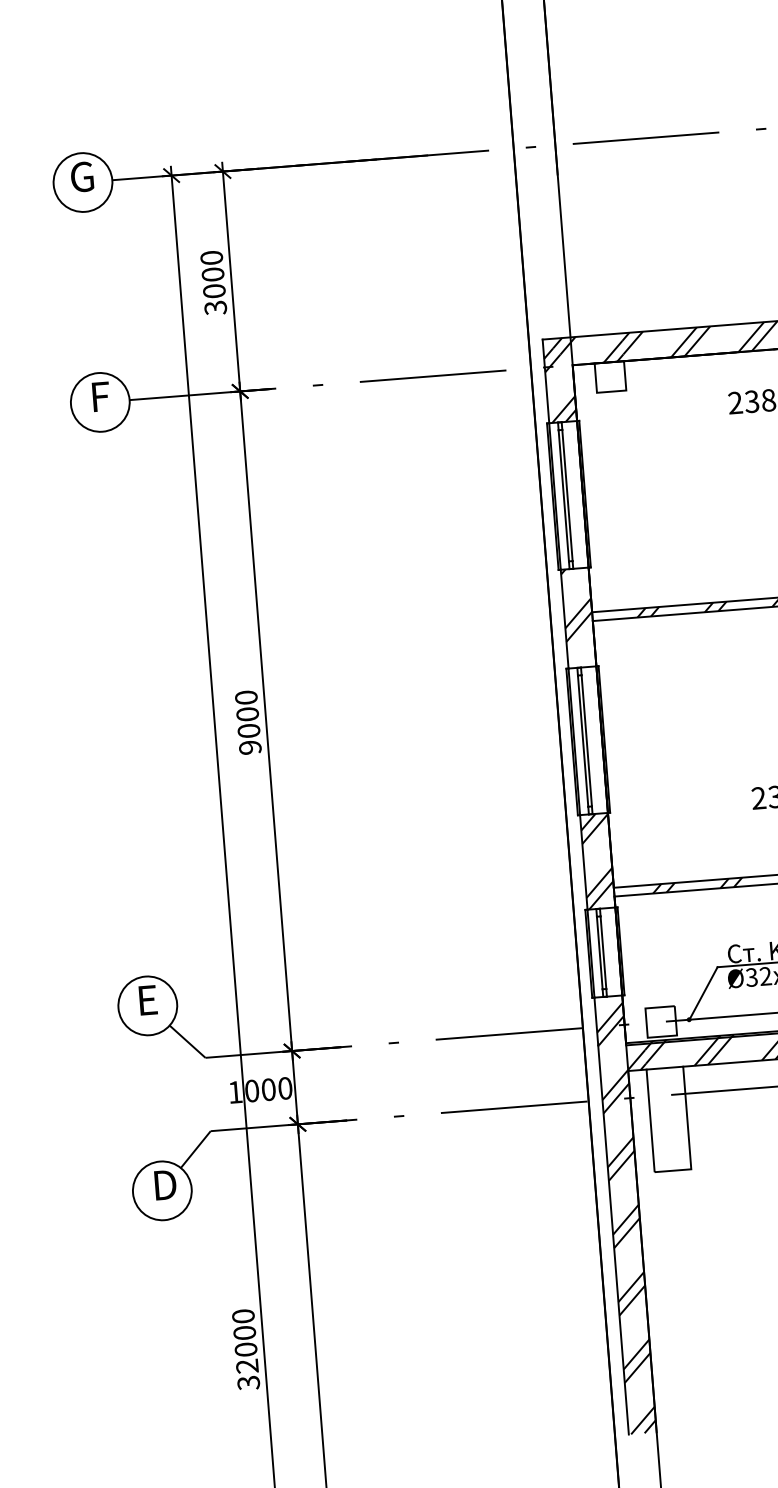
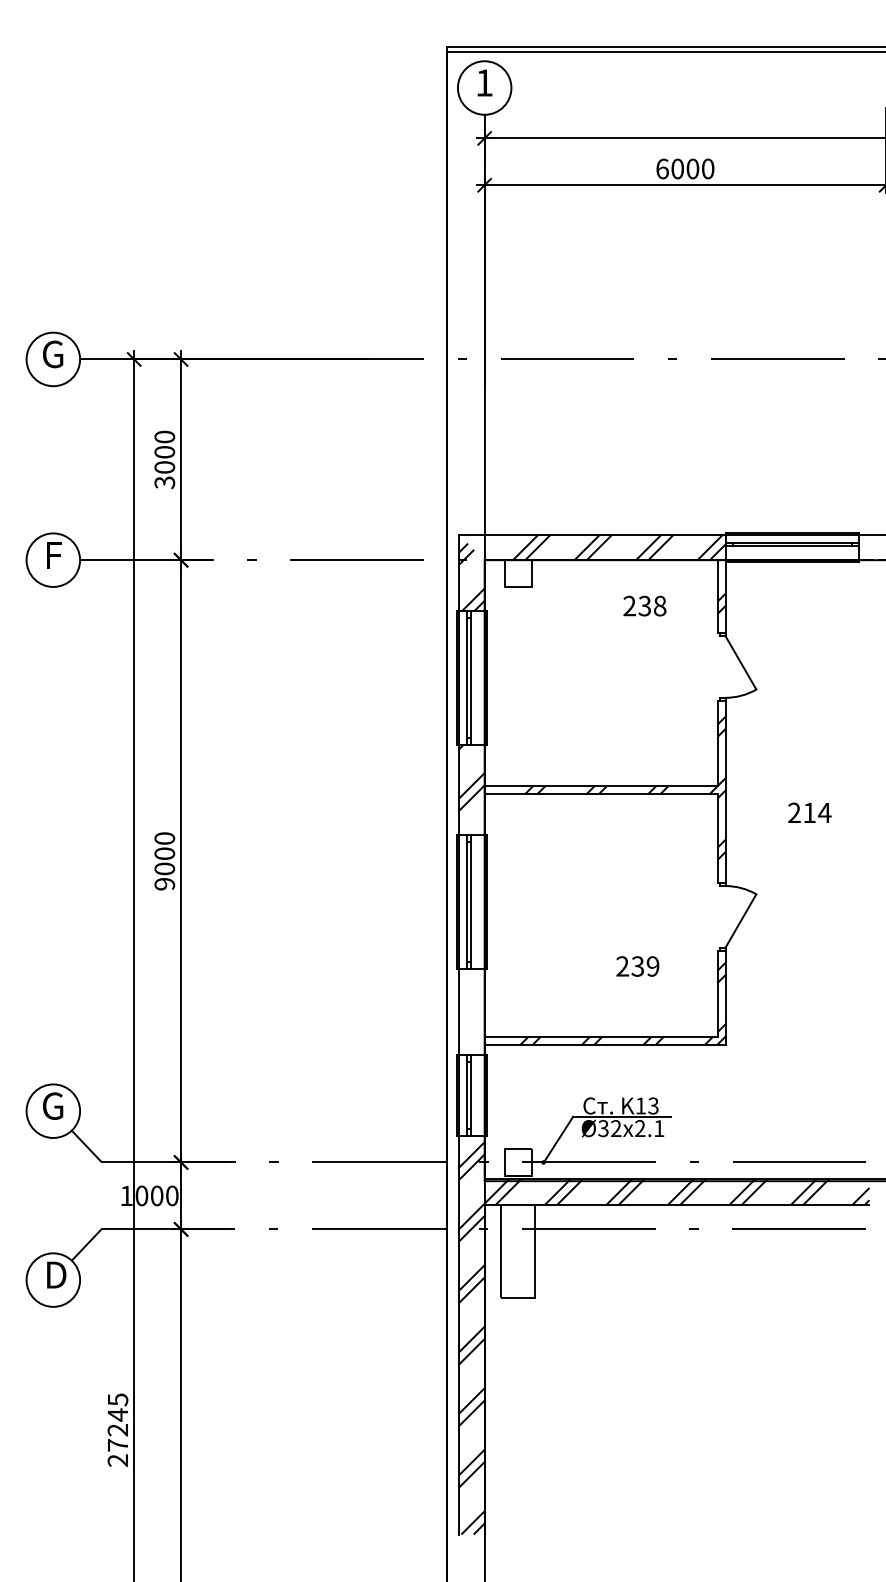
hatch: (564, 345) -> (478, 541), removed
hatch: (597, 860) -> (471, 1011), removed
text: (147, 999) -> (53, 1105), E -> G
text: (245, 1350) -> (117, 1430), 32000 -> 27245

